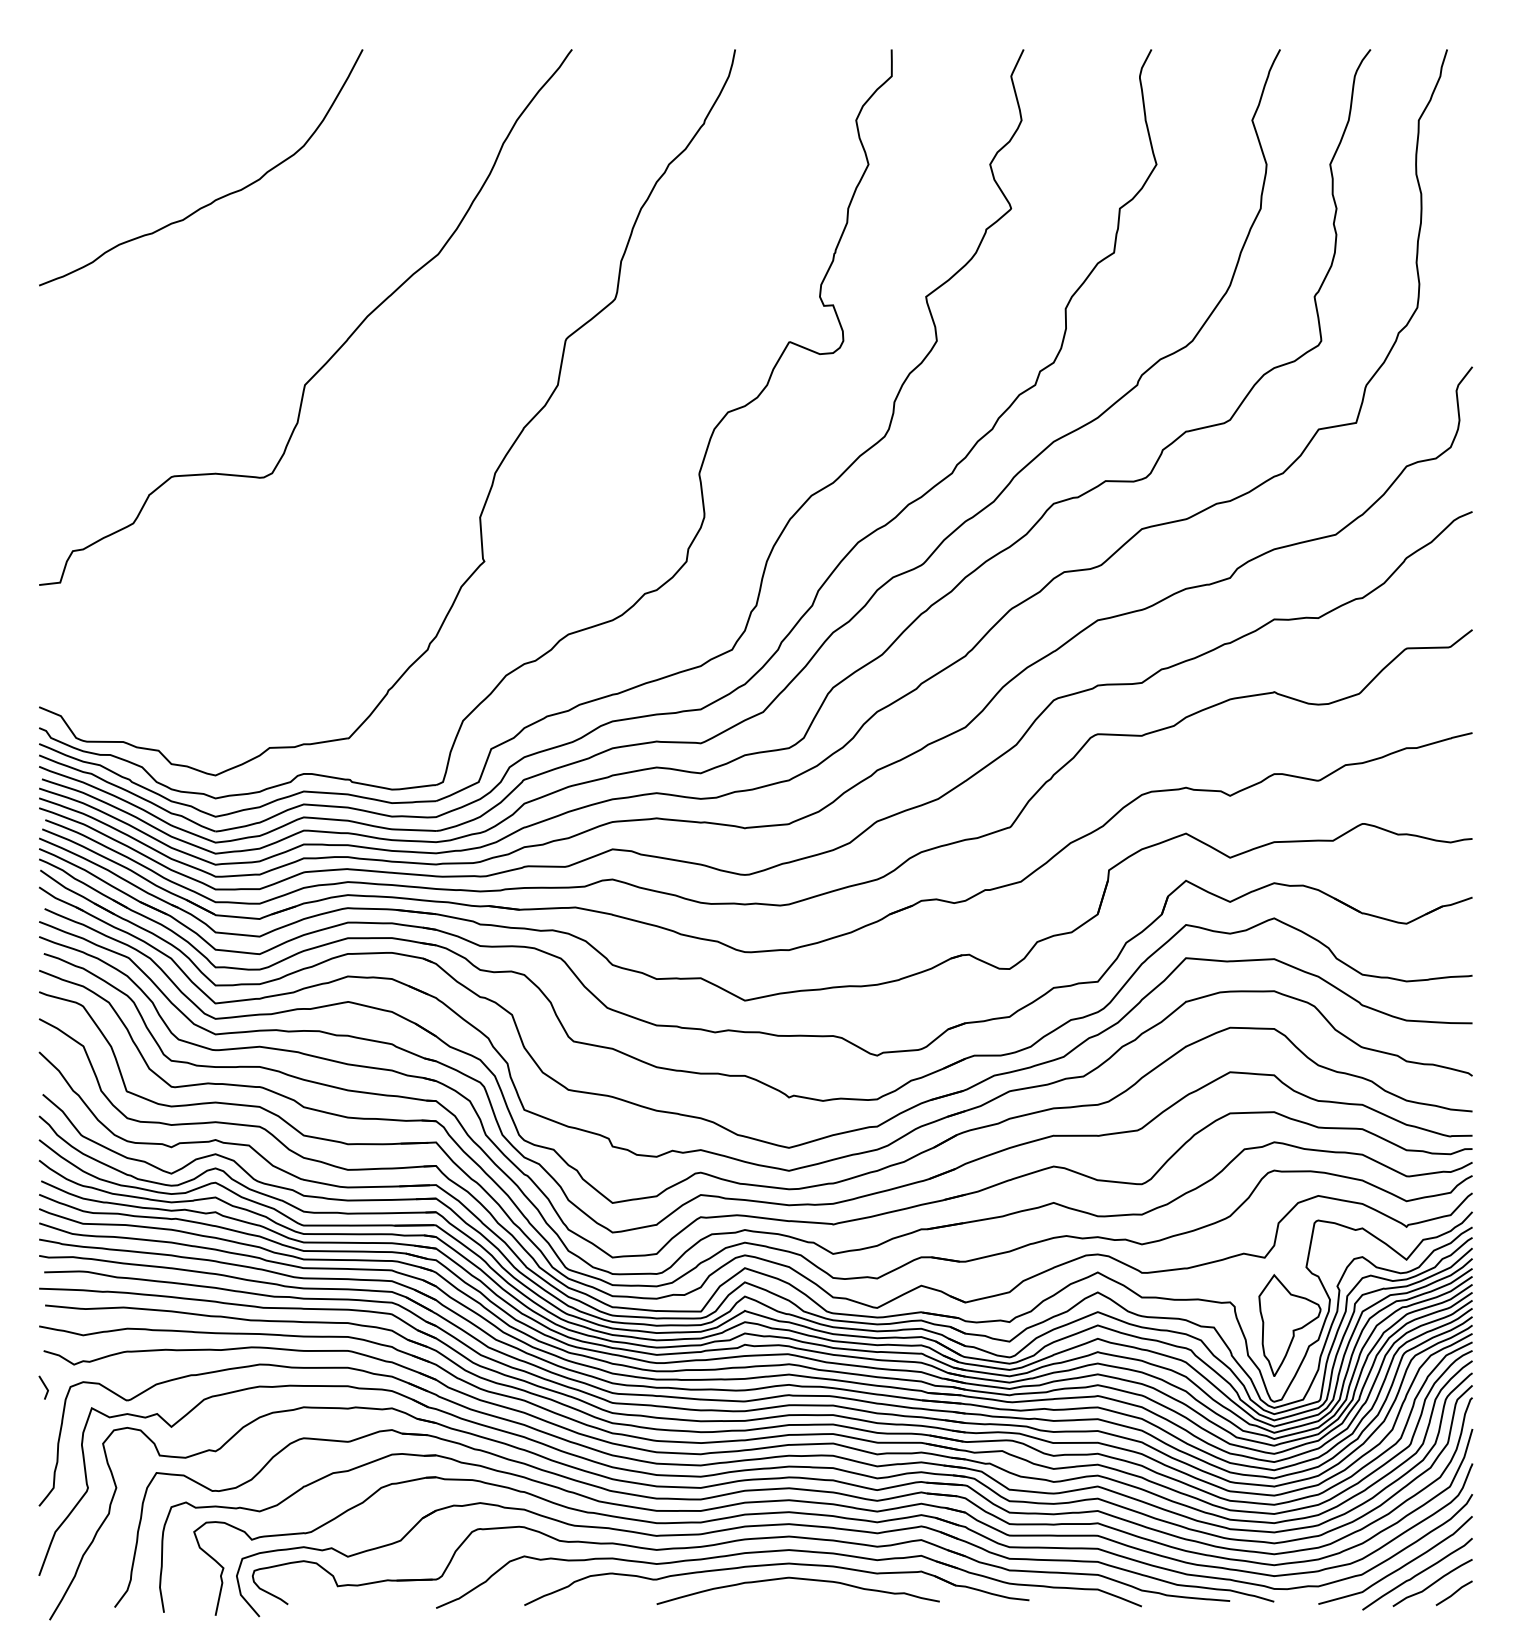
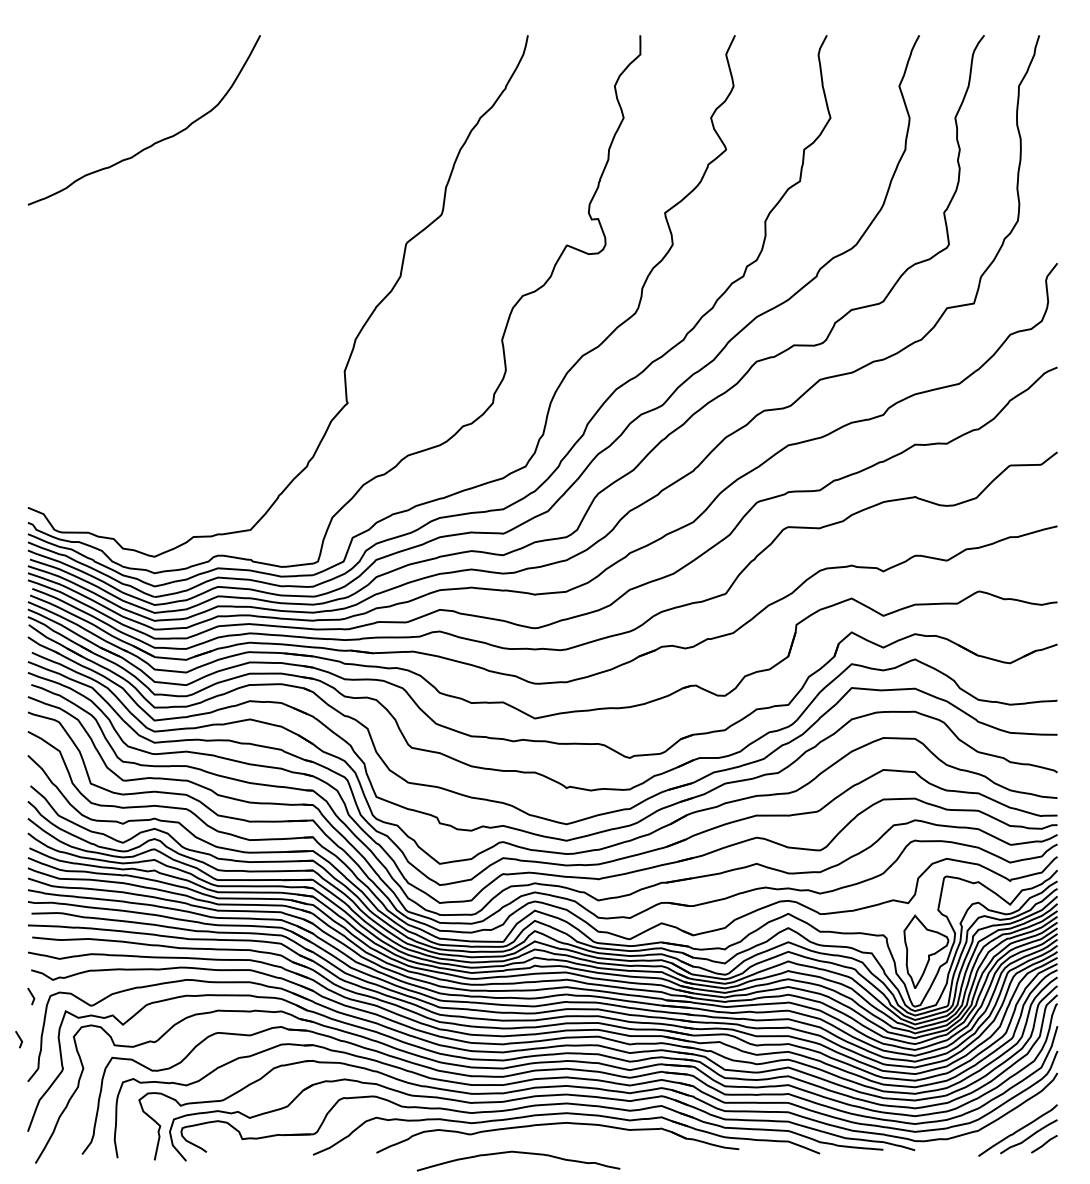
curve: (337, 349) -> (242, 250), removed
line: (27, 1446) -> (19, 1038), added
curve: (1399, 1567) -> (1005, 1125), removed
curve: (797, 1579) -> (518, 1152), moved

